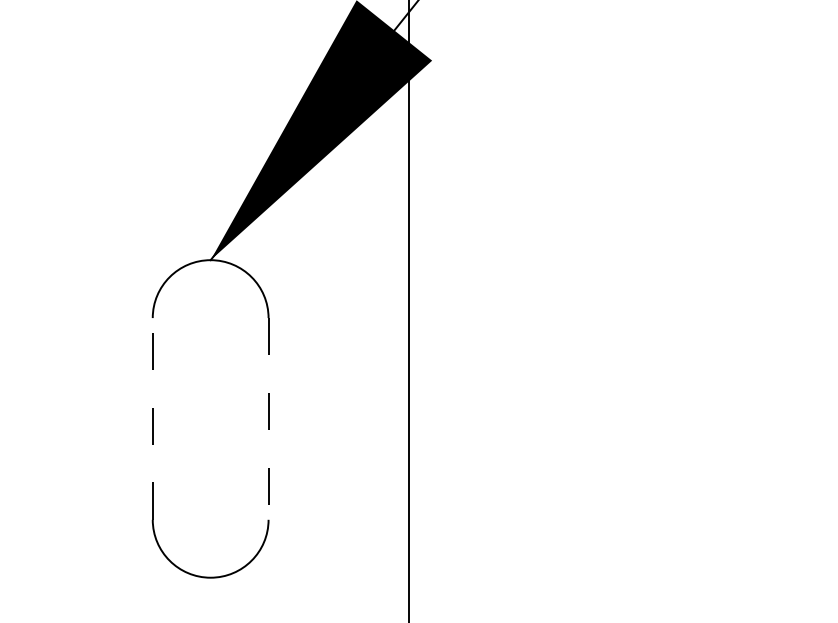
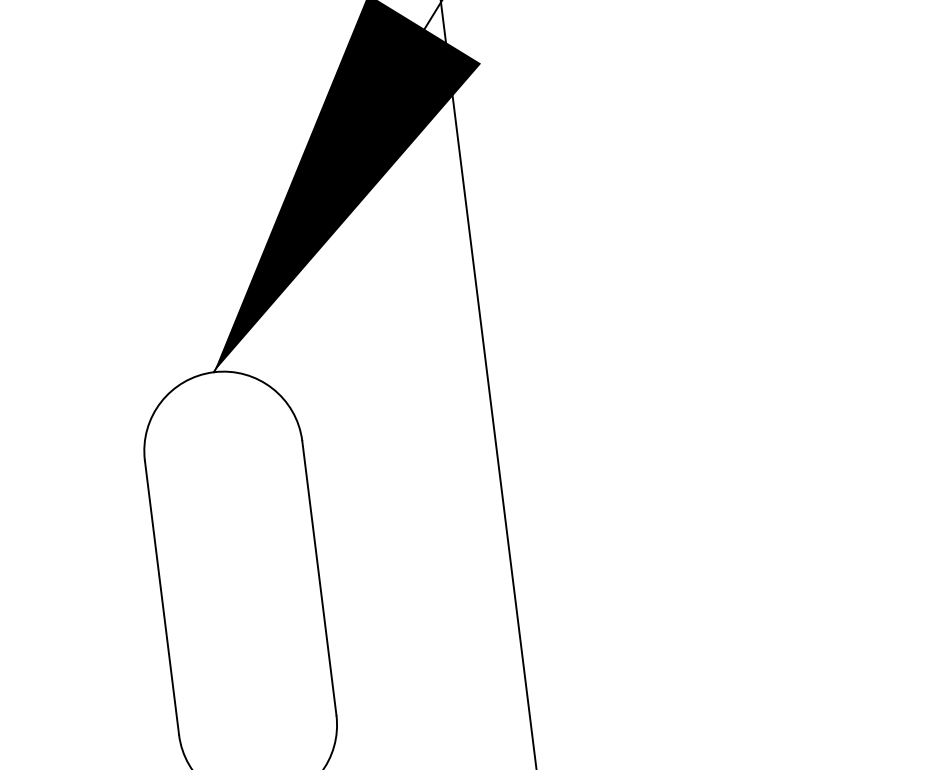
line: (152, 418) -> (161, 597), dashed -> solid
line: (268, 418) -> (319, 577), dashed -> solid

